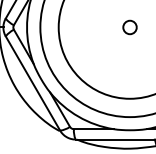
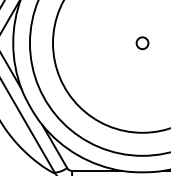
circle: (129, 27) -> (141, 43), size x0.7

